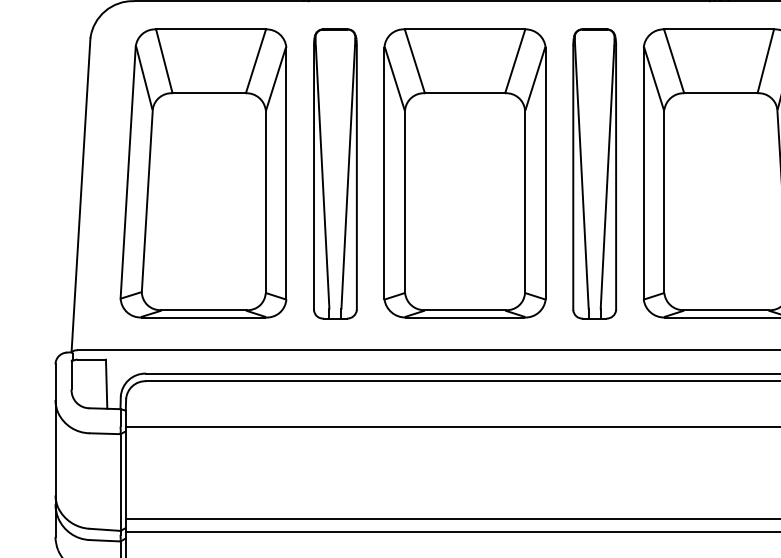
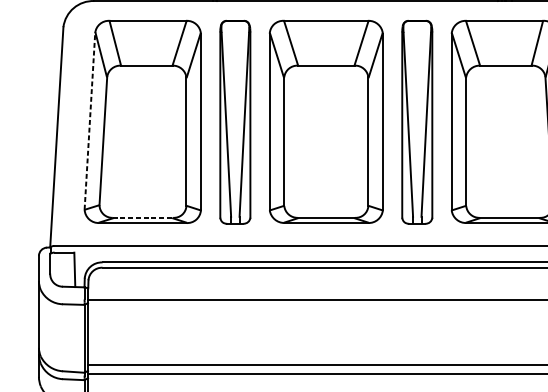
line: (128, 172) -> (90, 121), solid -> dashed
line: (204, 310) -> (143, 218), solid -> dashed

